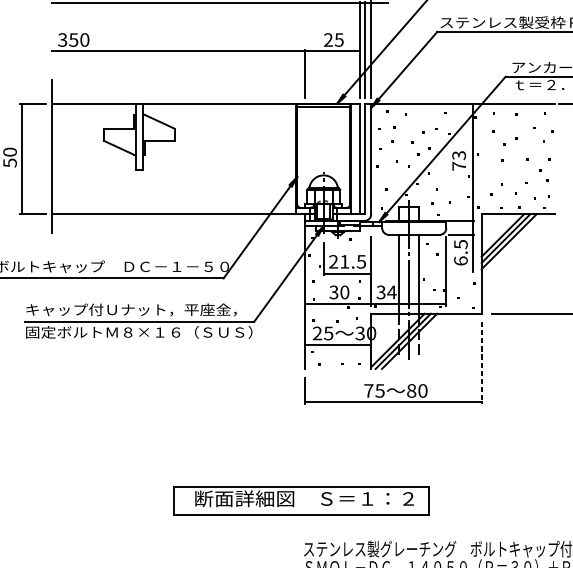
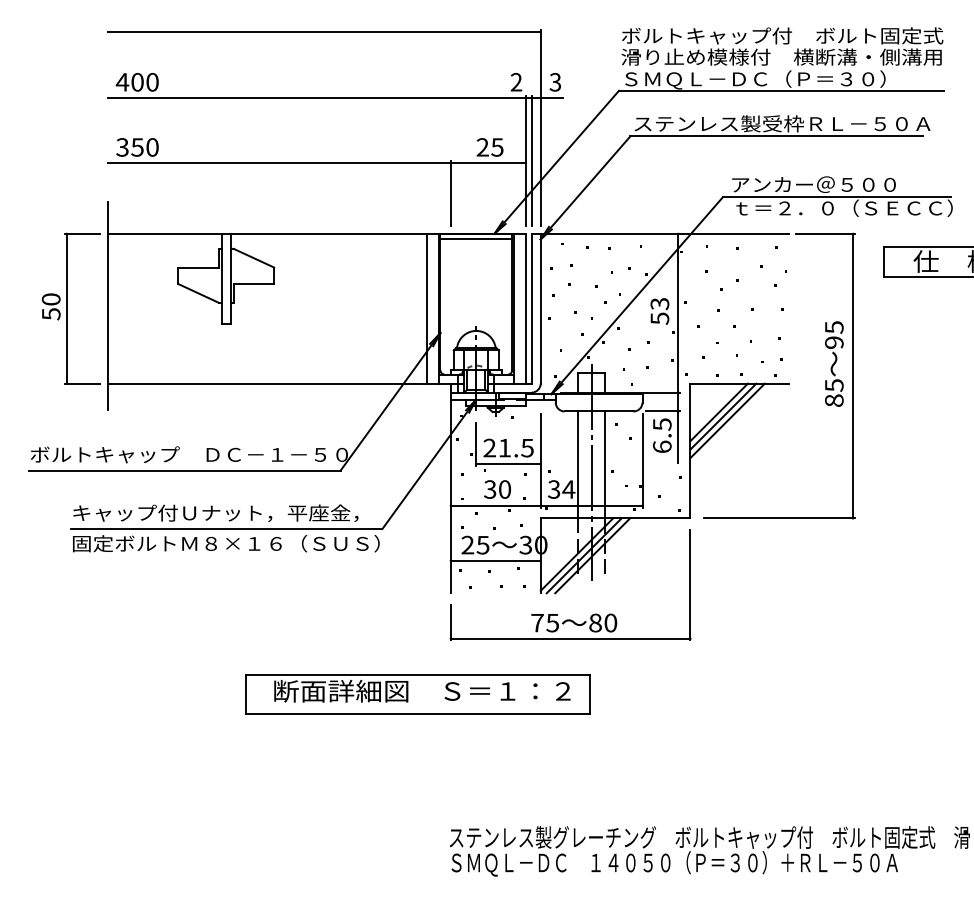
line: (286, 158) -> (426, 308), added
text: (458, 166) -> (659, 318), 73 -> 53
line: (481, 363) -> (690, 585), dashed -> solid
part: (300, 501) -> (417, 694), moved

